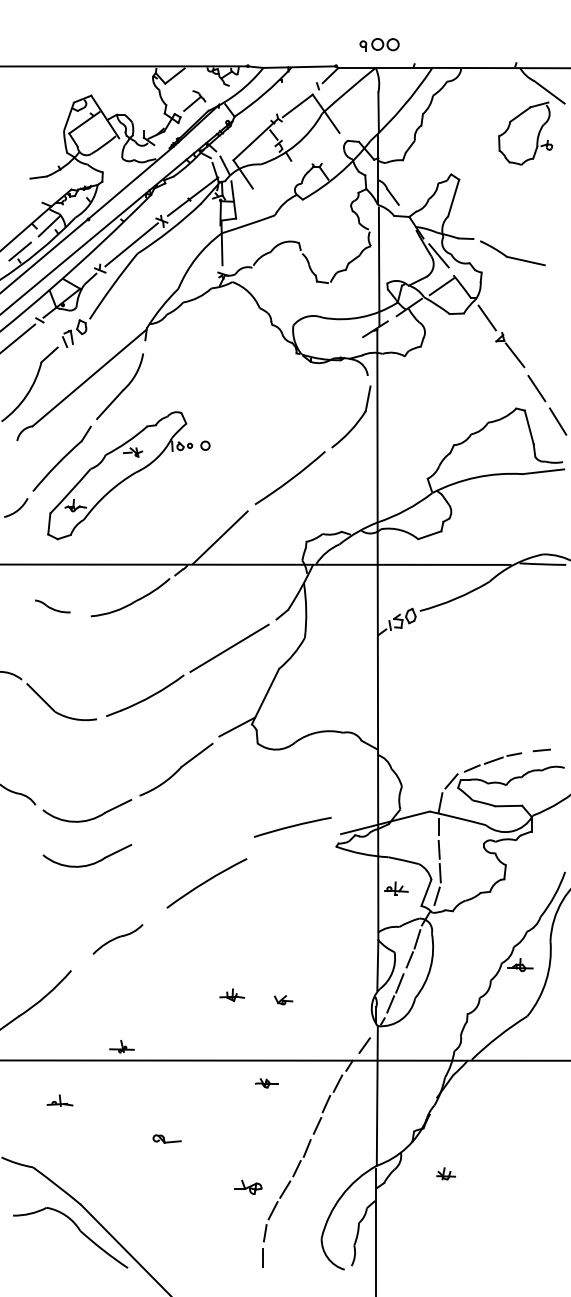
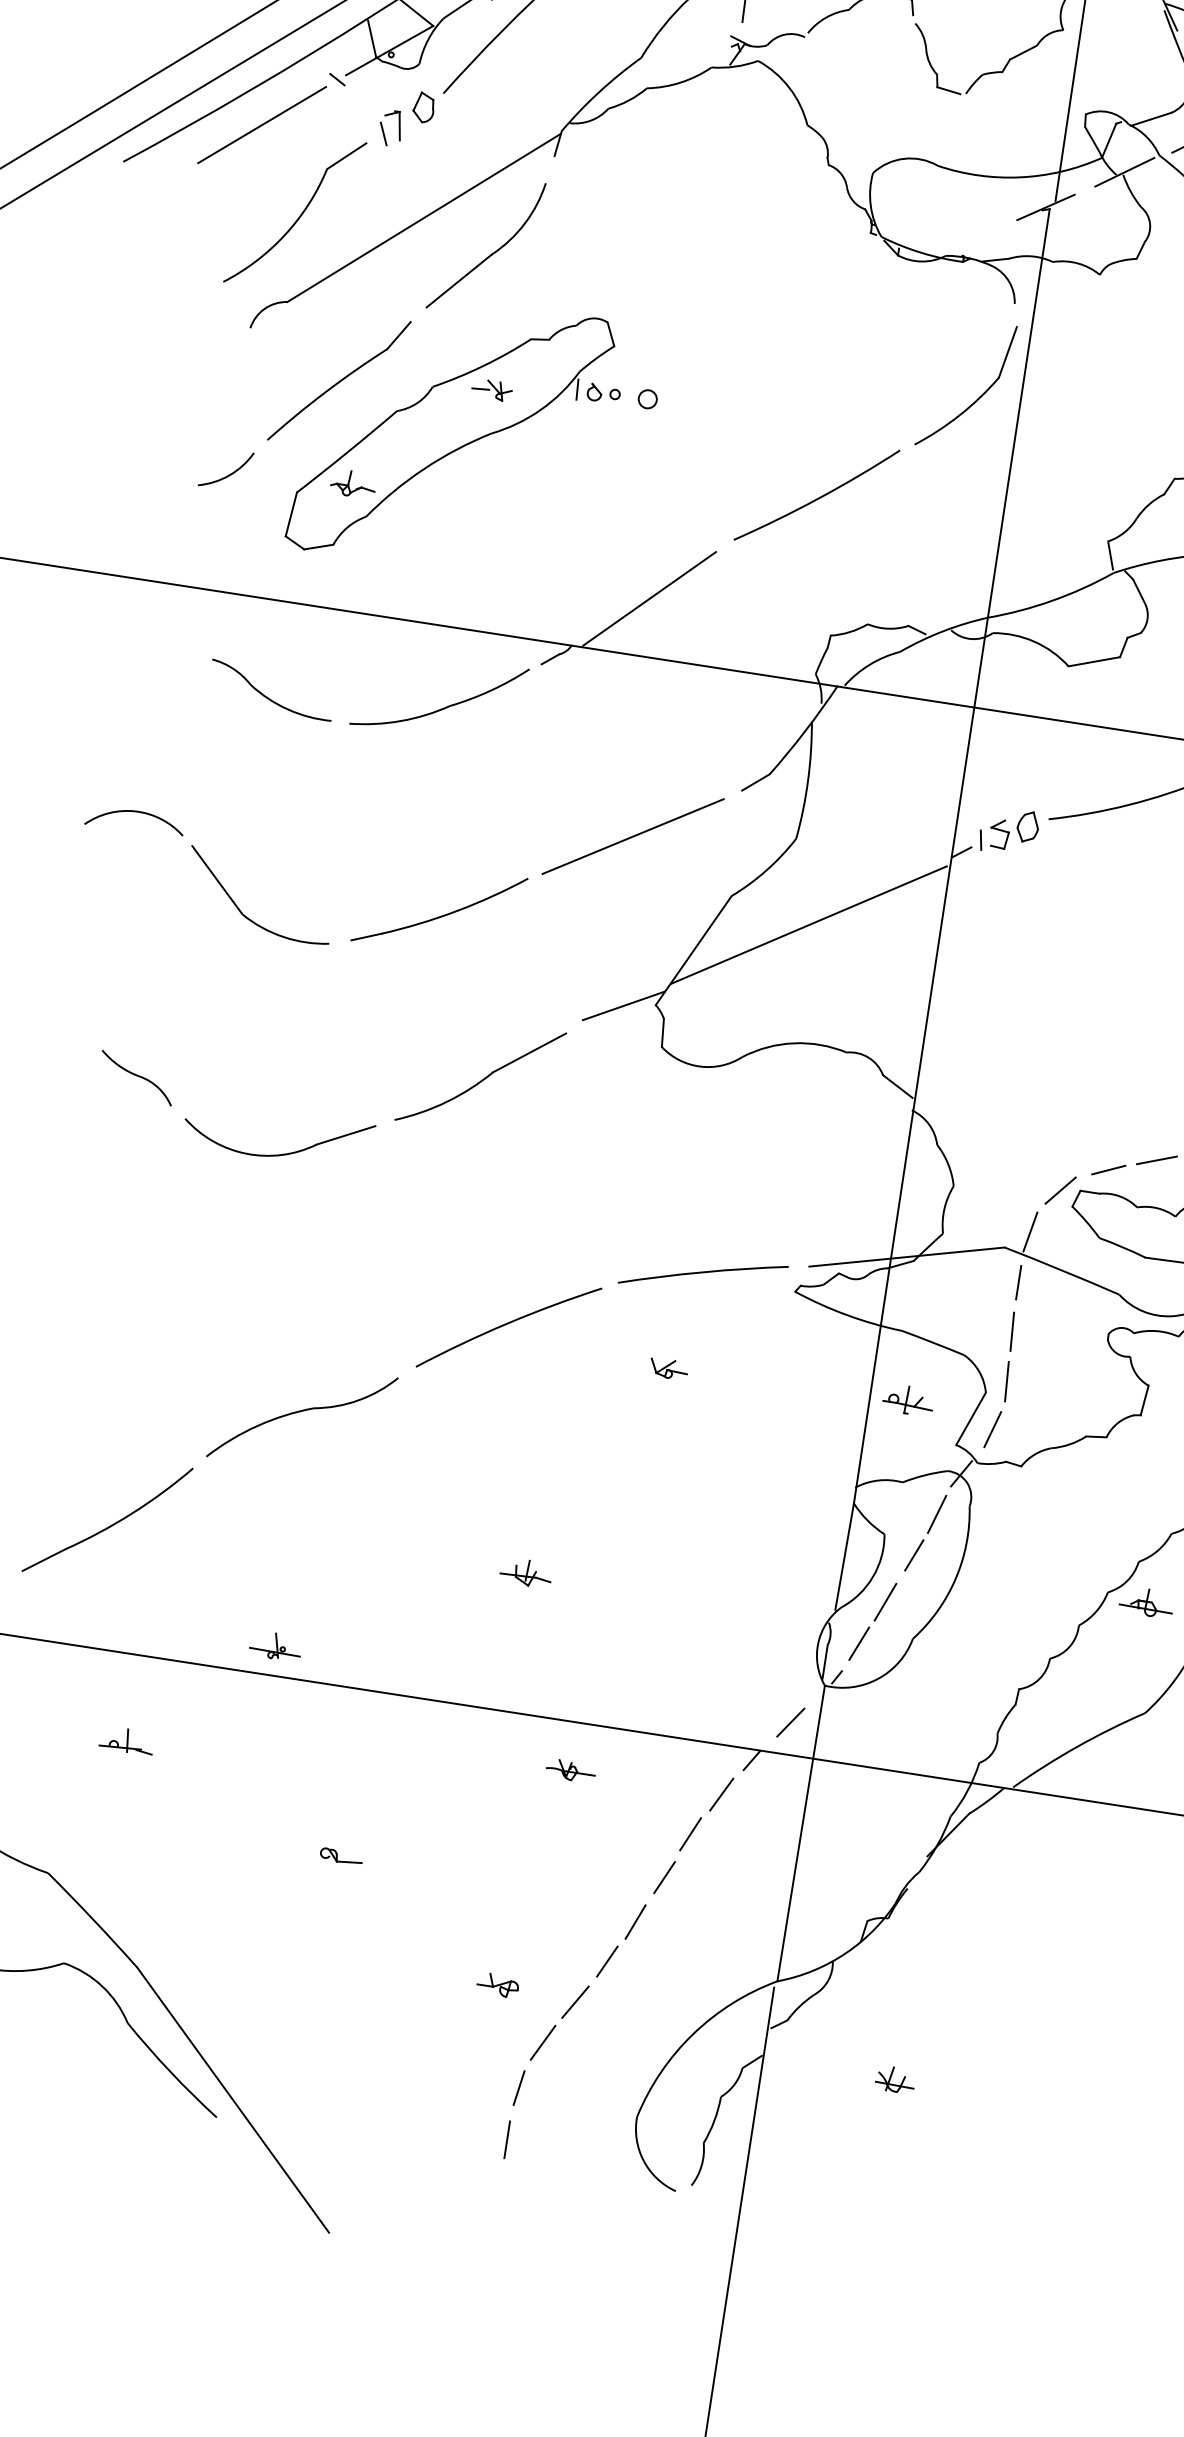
part: (52, 606) -> (271, 690), size x1.67
line: (316, 676) -> (808, 924), added
arc: (292, 827) -> (702, 1274), moved
part: (90, 863) -> (268, 1247), removed
part: (117, 939) -> (301, 1417), size x1.67
part: (283, 1000) -> (668, 1369), moved
part: (166, 1138) -> (340, 1855), size x0.71
part: (445, 1173) -> (894, 2078), moved
part: (248, 1186) -> (498, 1983), size x0.71

